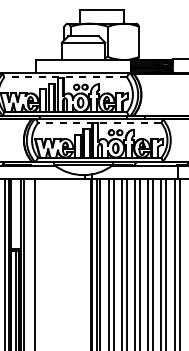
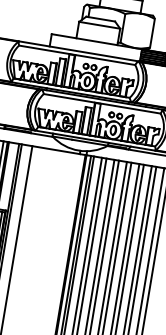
line: (65, 77) -> (77, 55), dashed -> solid
line: (99, 123) -> (101, 104), dashed -> solid

